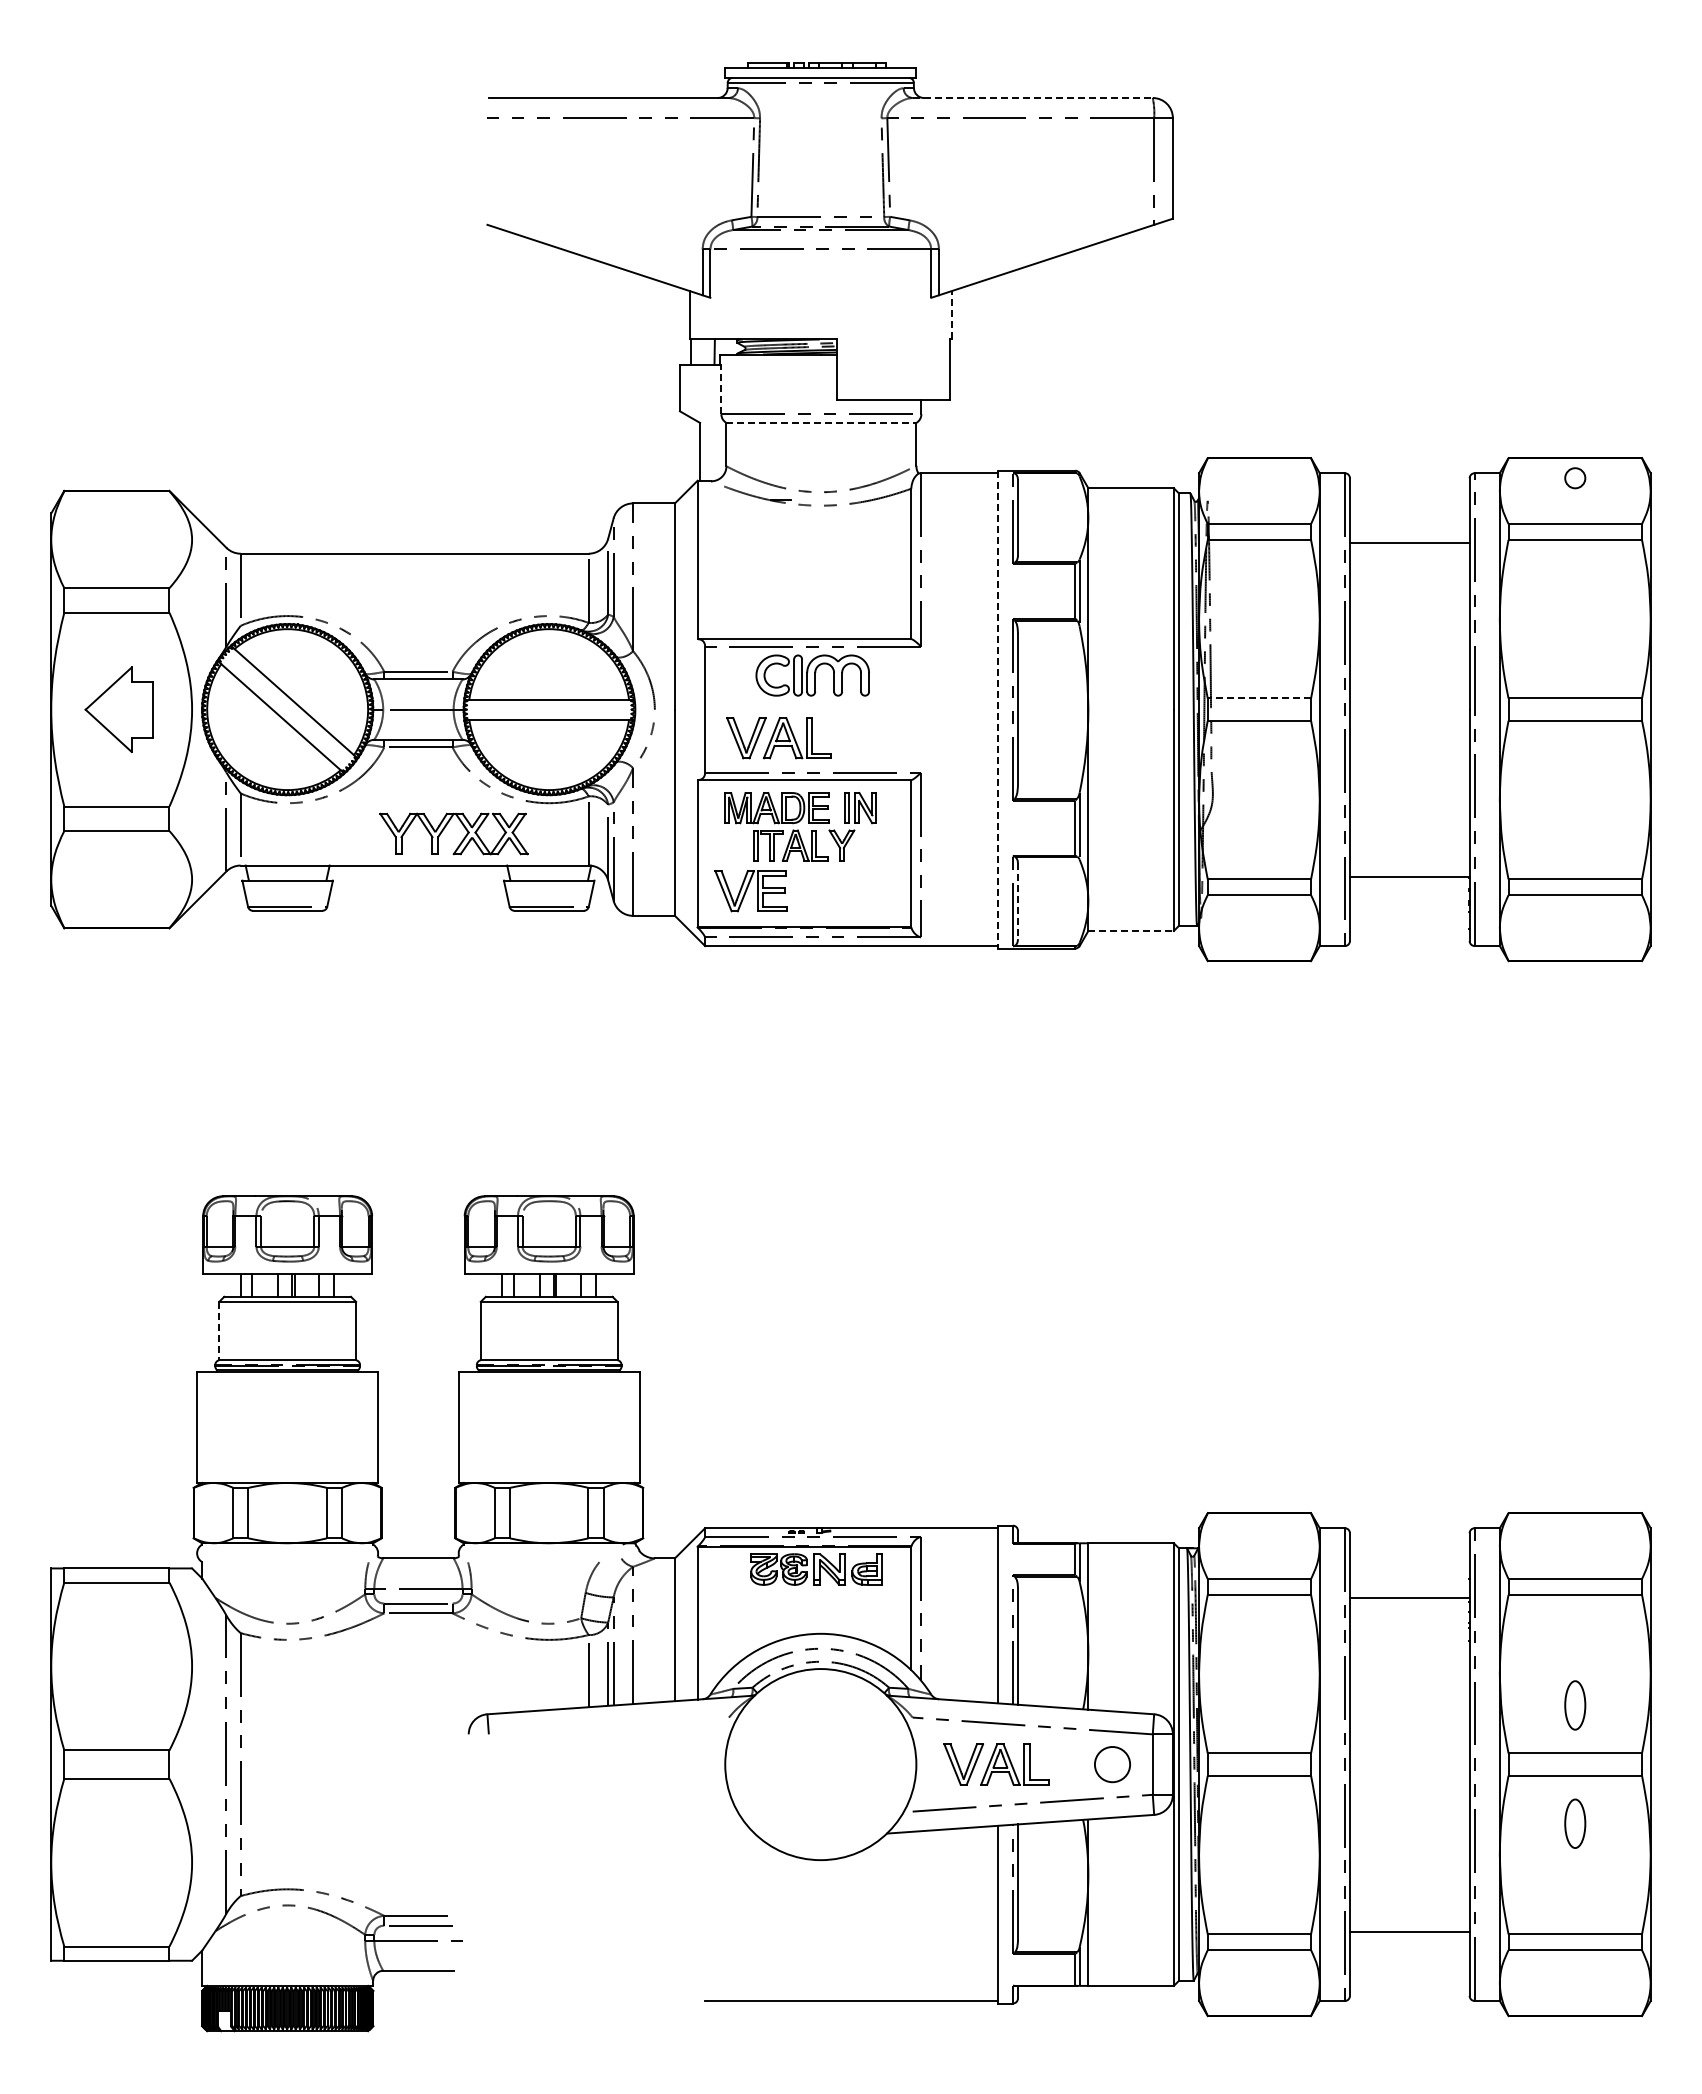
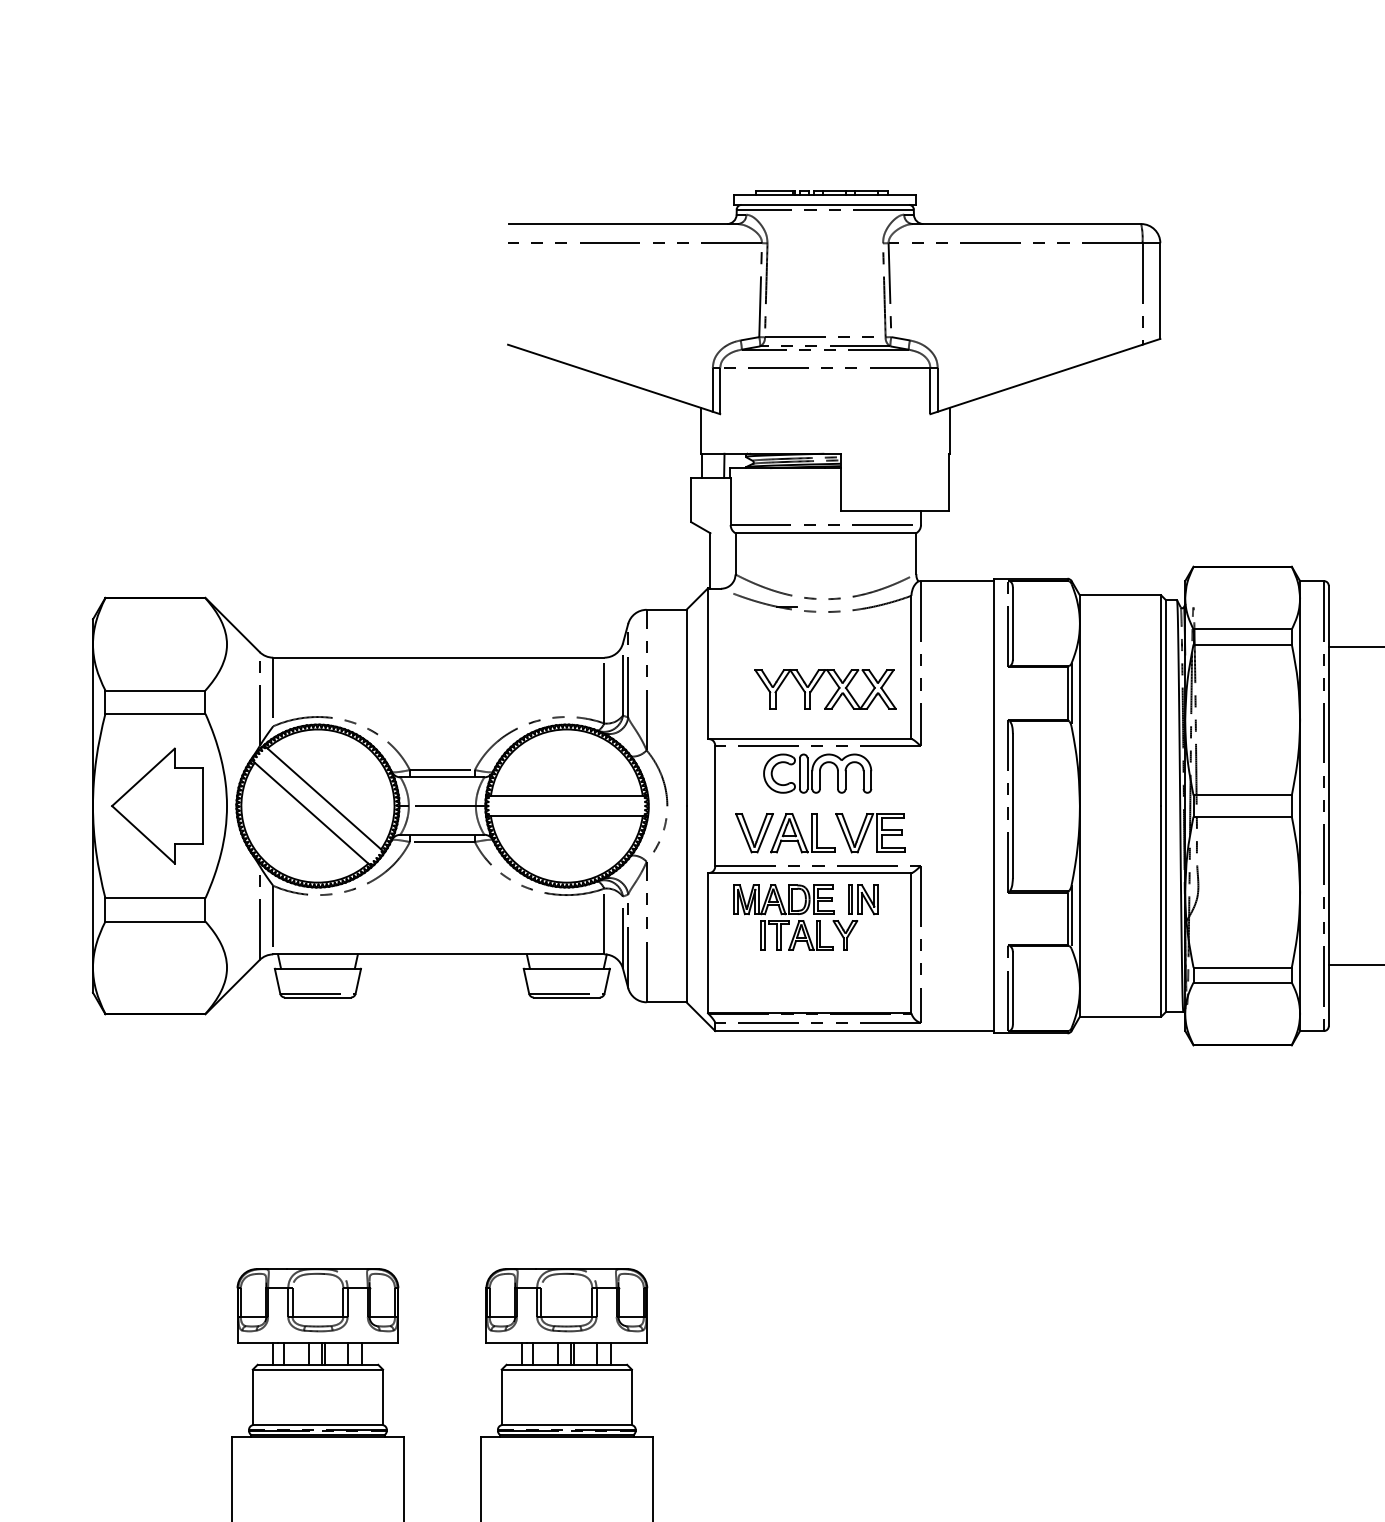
line: (1033, 98) -> (1027, 224), dashed -> solid
line: (951, 314) -> (949, 430), dashed -> solid
line: (721, 389) -> (730, 501), dashed -> solid
line: (821, 422) -> (825, 532), dashed -> solid
line: (1259, 698) -> (1242, 795), dashed -> solid
part: (118, 709) -> (156, 805), size x1.43
line: (997, 709) -> (993, 805), dashed -> solid
part: (444, 829) -> (816, 685), moved
part: (750, 891) -> (869, 833), moved
line: (1017, 901) -> (1012, 988), dashed -> solid
line: (1131, 930) -> (1120, 1016), dashed -> solid
line: (219, 1331) -> (253, 1397), dashed -> solid

